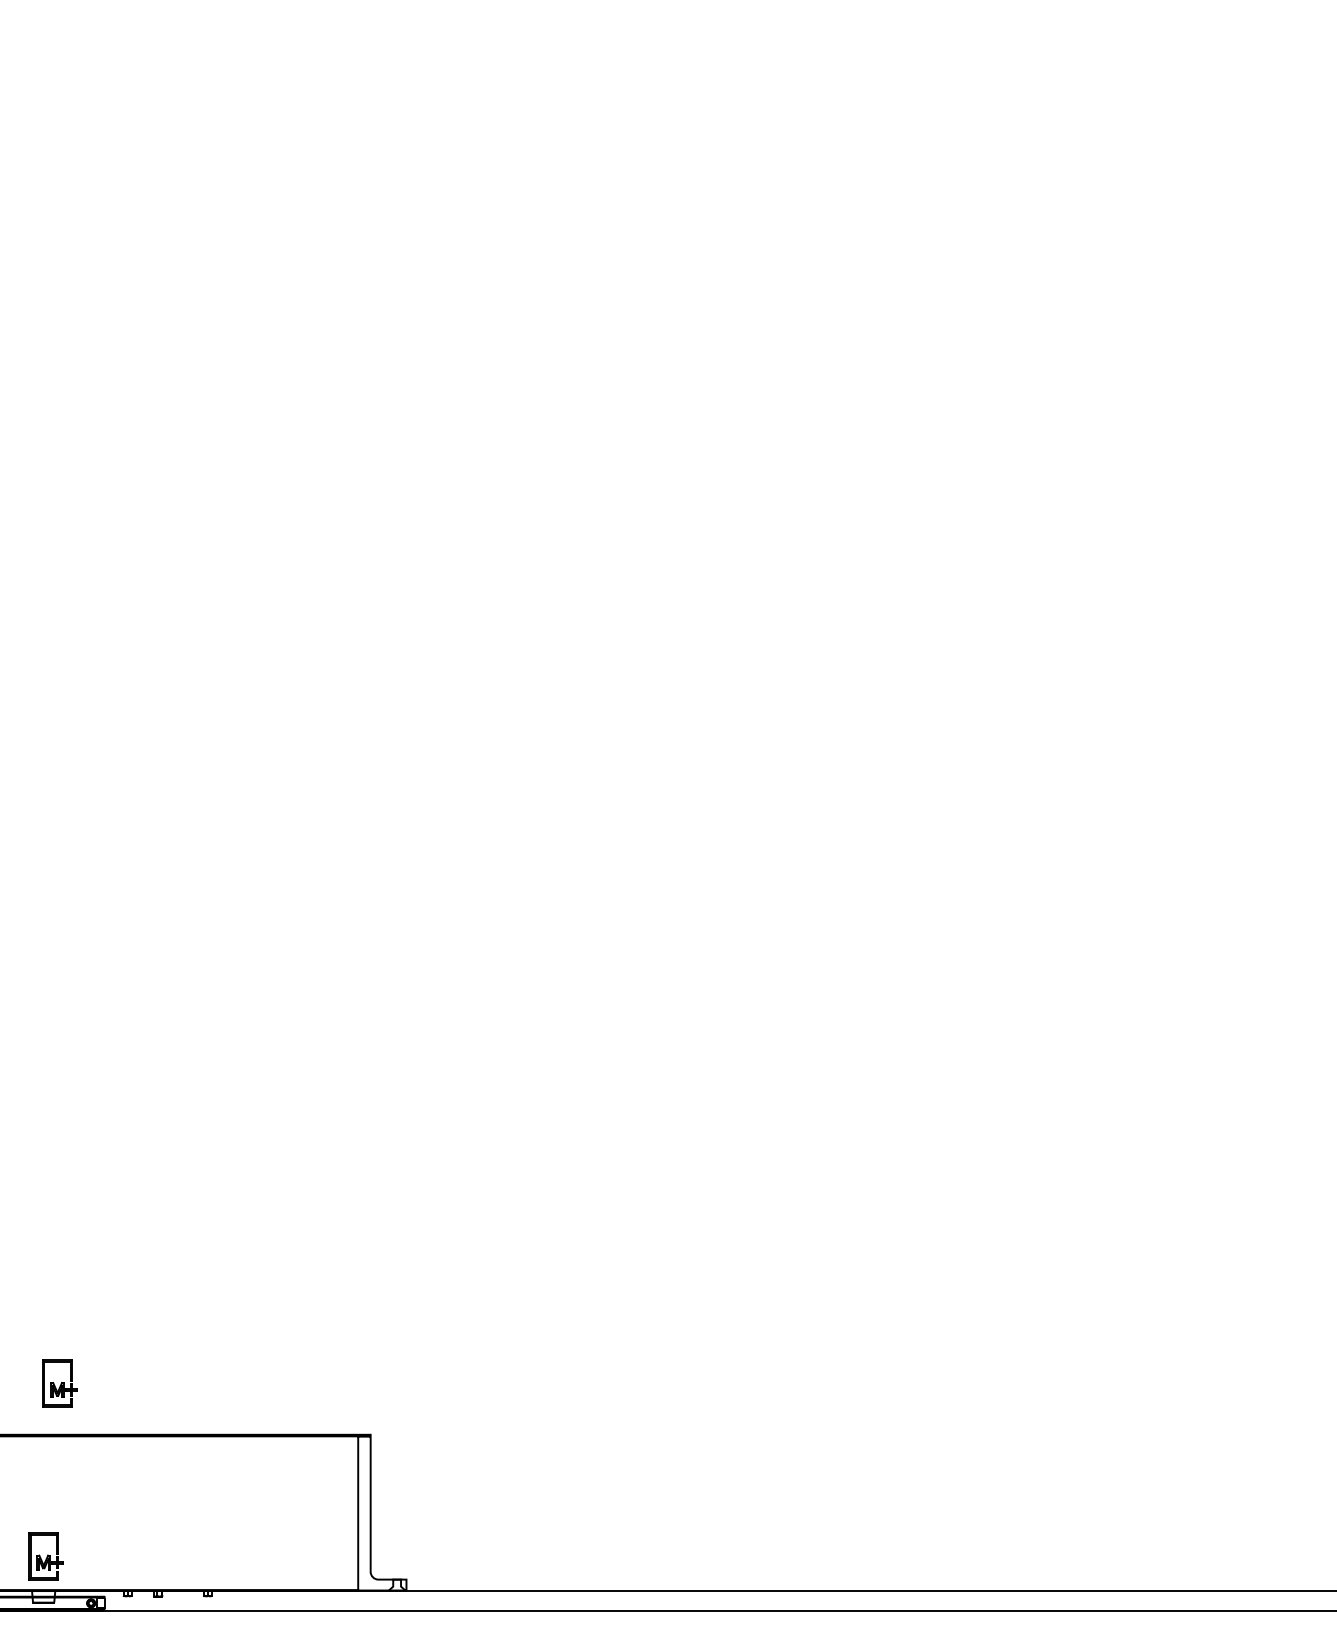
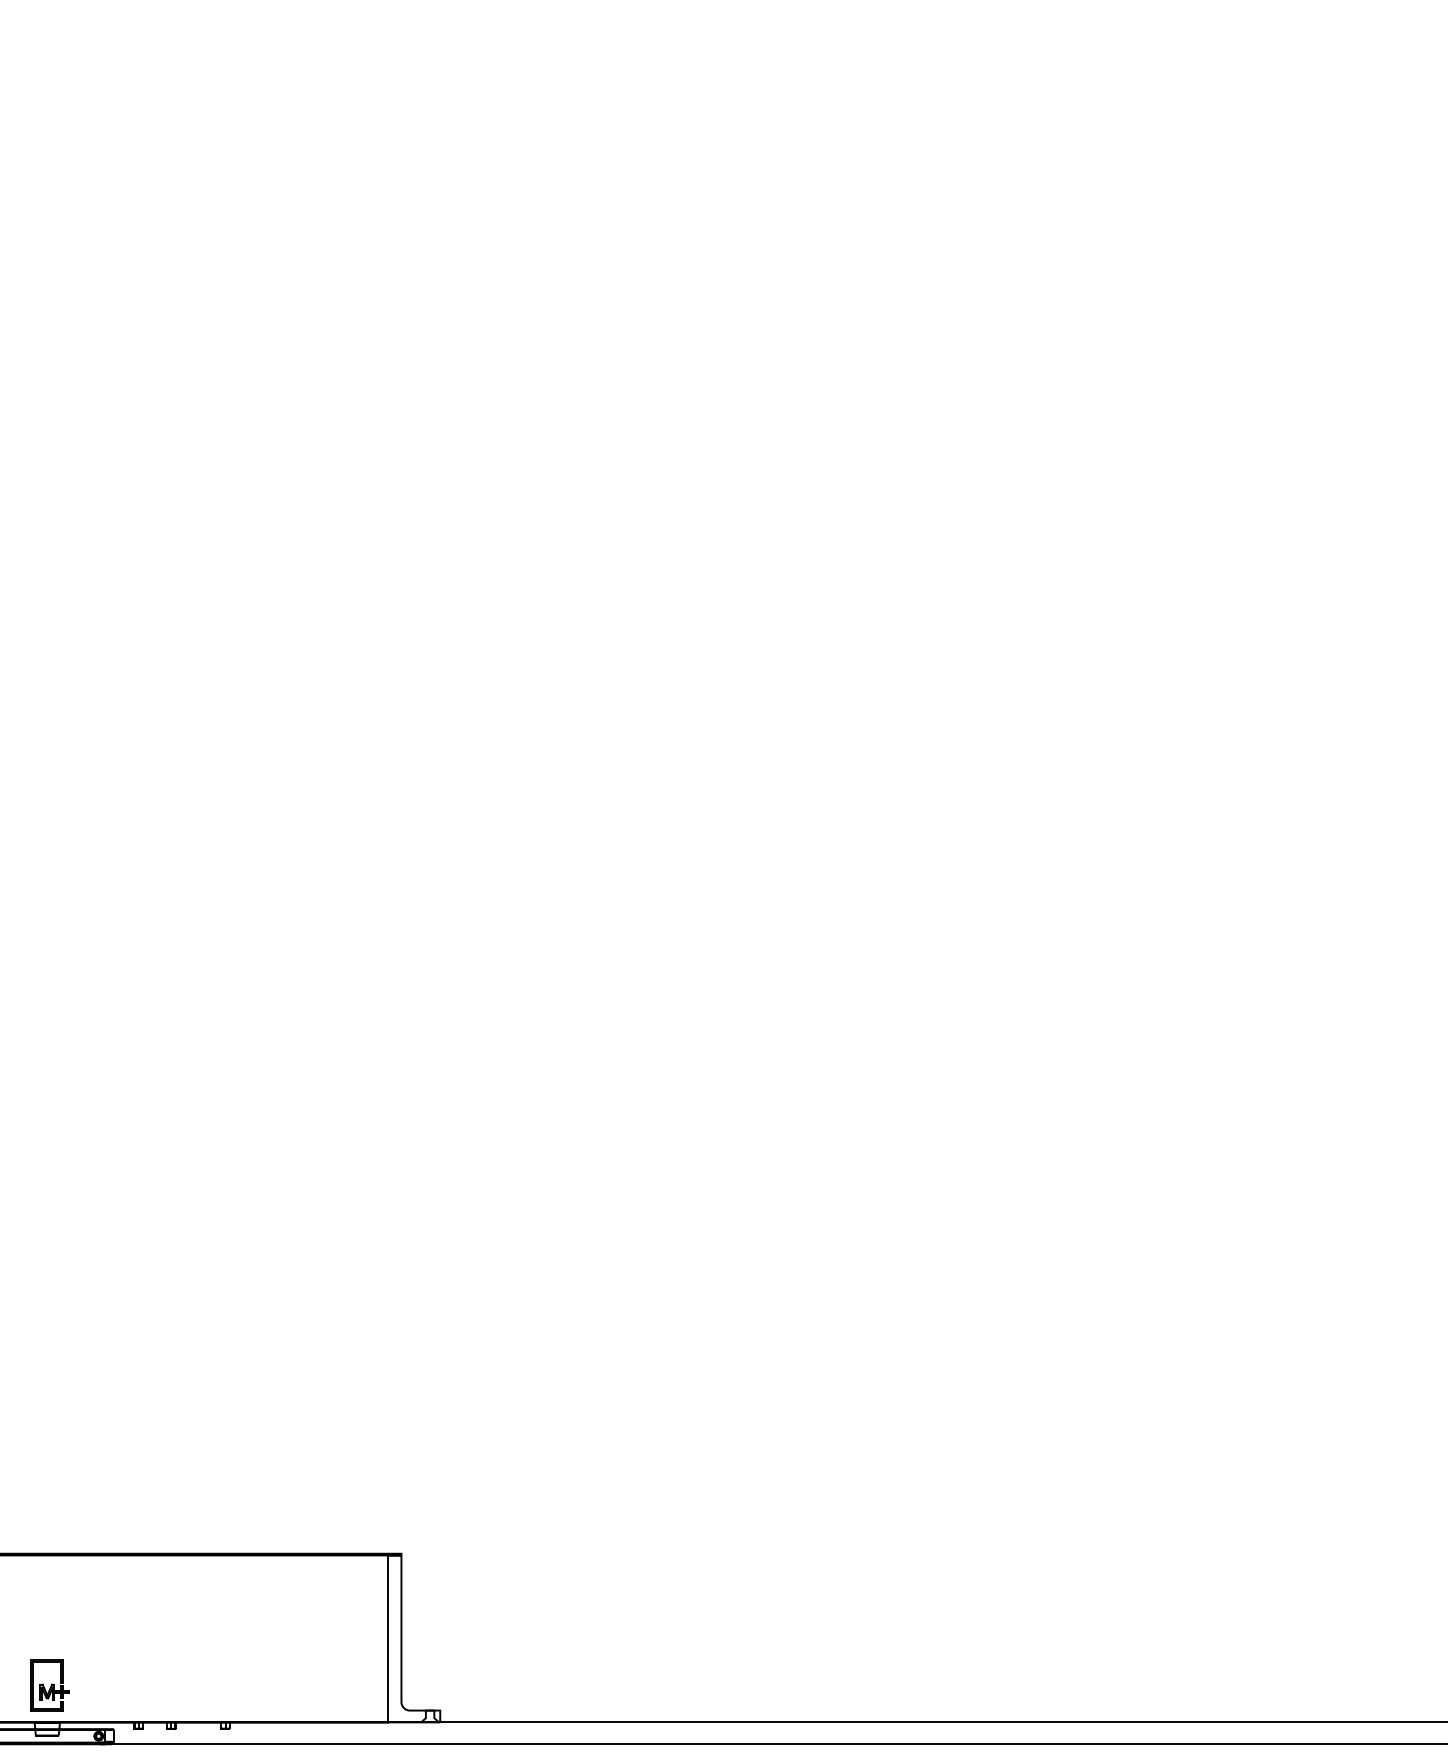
part: (59, 1383) -> (64, 1498), removed

